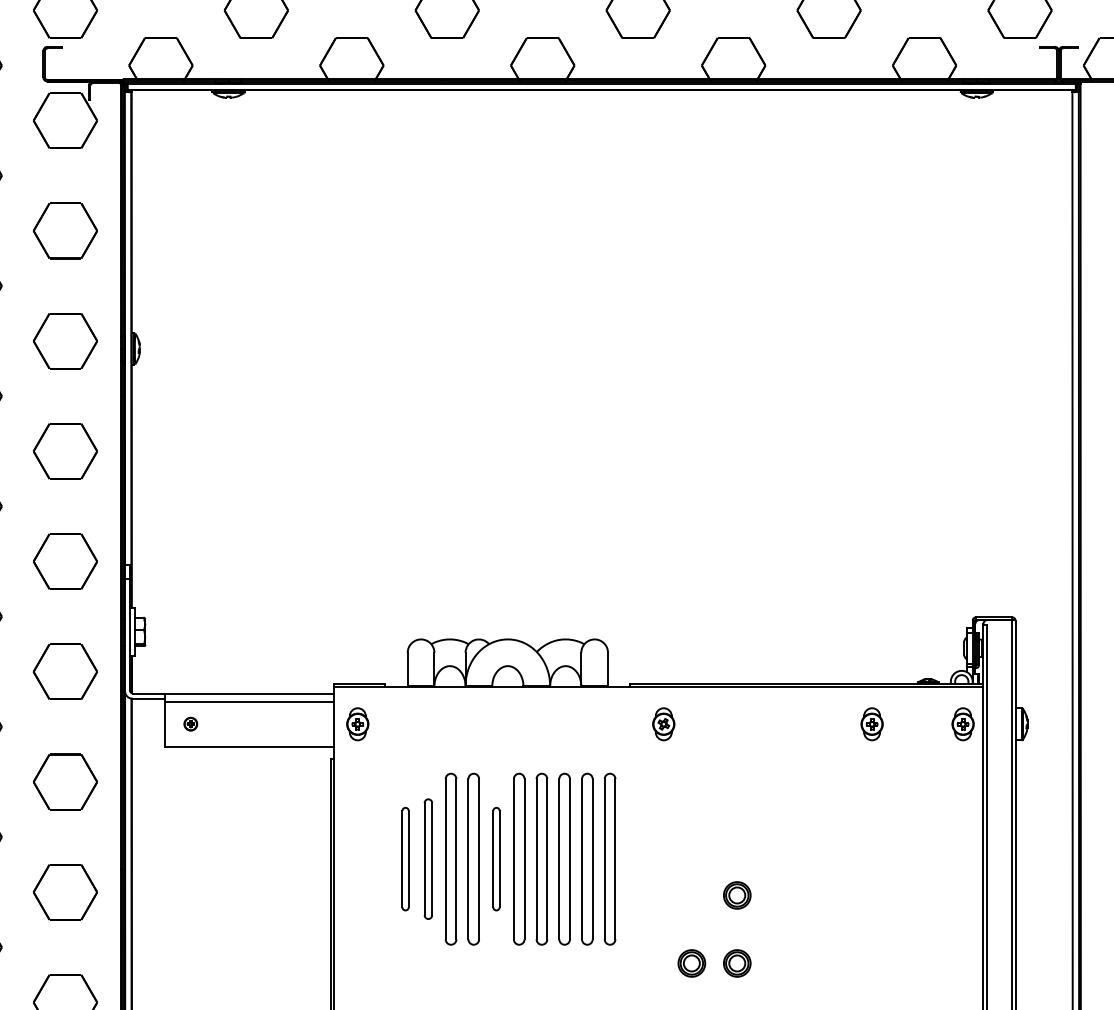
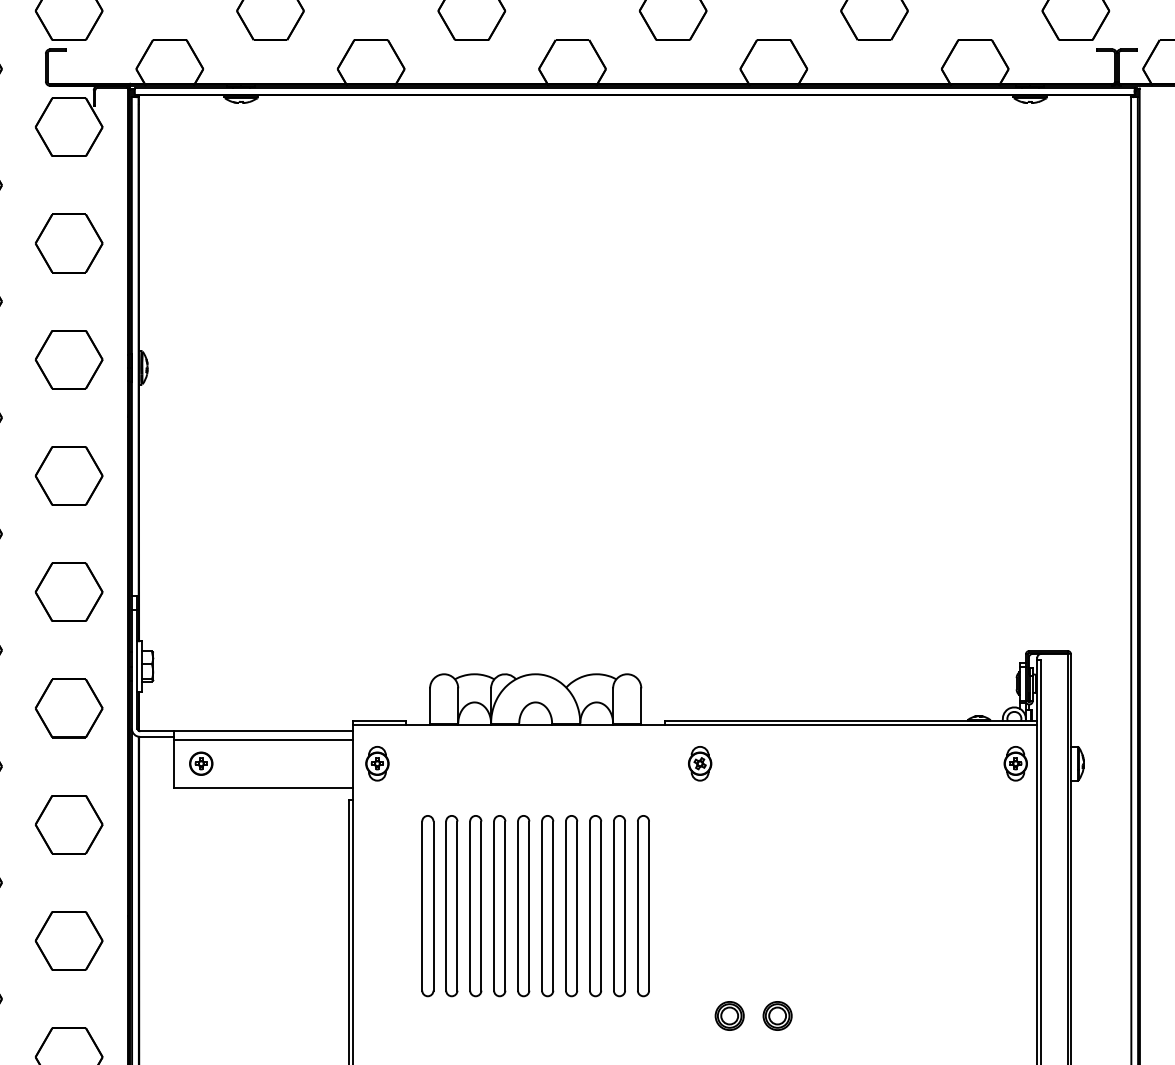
part: (190, 723) -> (200, 762), size x1.67
part: (871, 724) -> (919, 763), removed
part: (405, 858) -> (427, 905), size x1.67
part: (428, 858) -> (451, 905), size x1.43
part: (496, 858) -> (523, 905), size x1.67
part: (737, 895) -> (777, 944), removed

